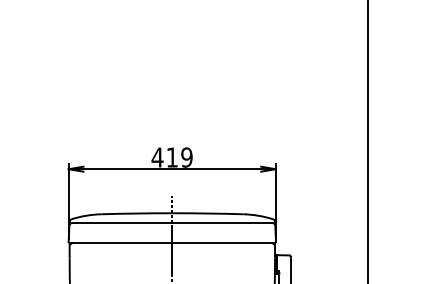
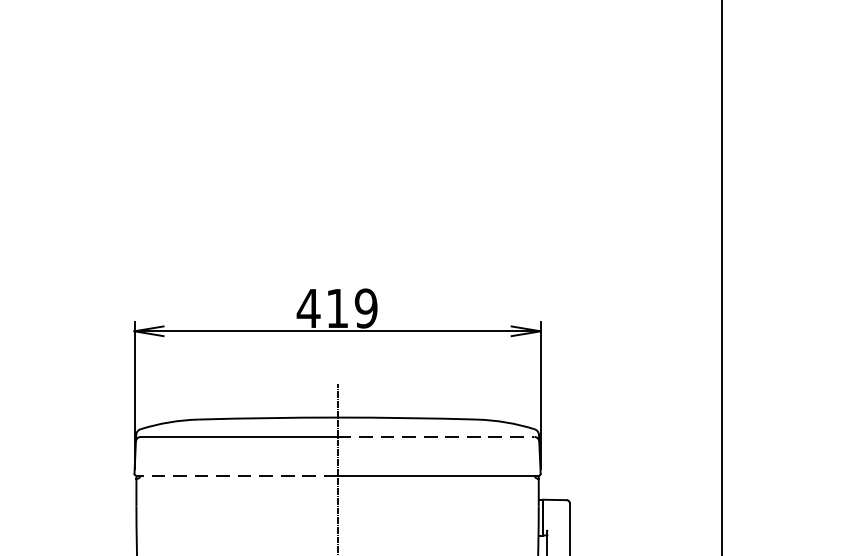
line: (223, 223) -> (437, 437), solid -> dashed
line: (120, 242) -> (236, 474), solid -> dashed

